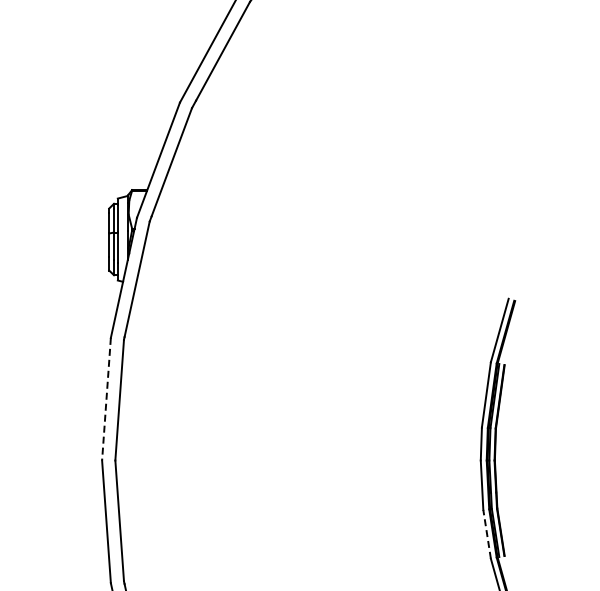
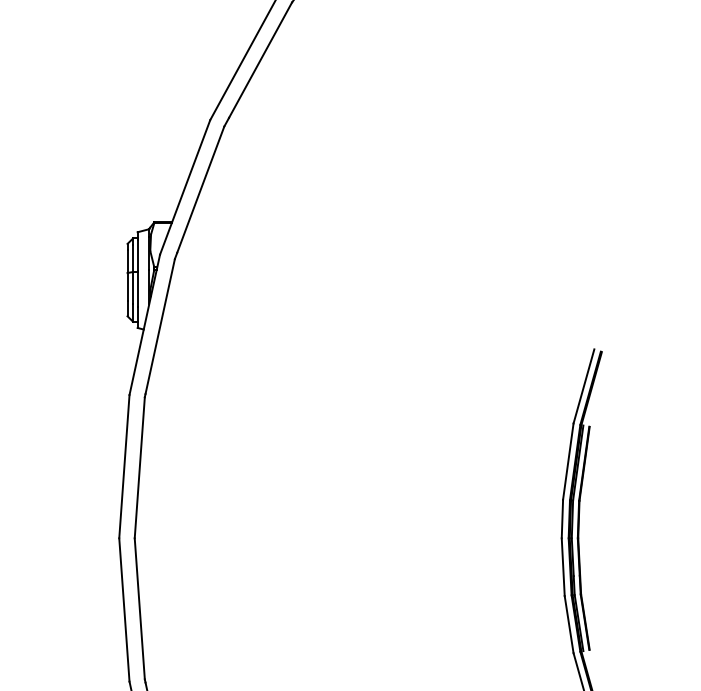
line: (106, 399) -> (124, 467), dashed -> solid
line: (487, 534) -> (569, 624), dashed -> solid

